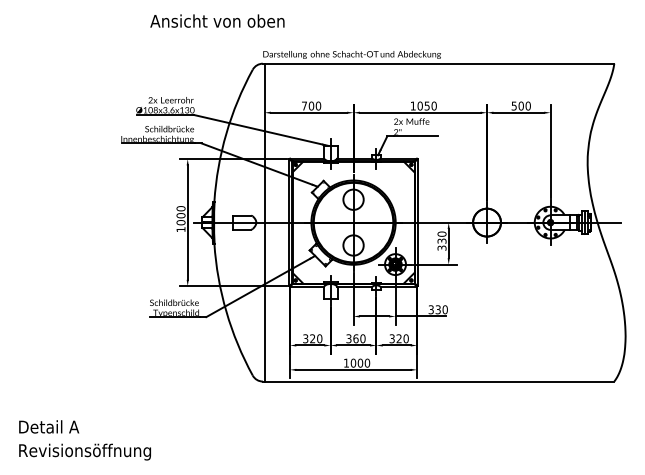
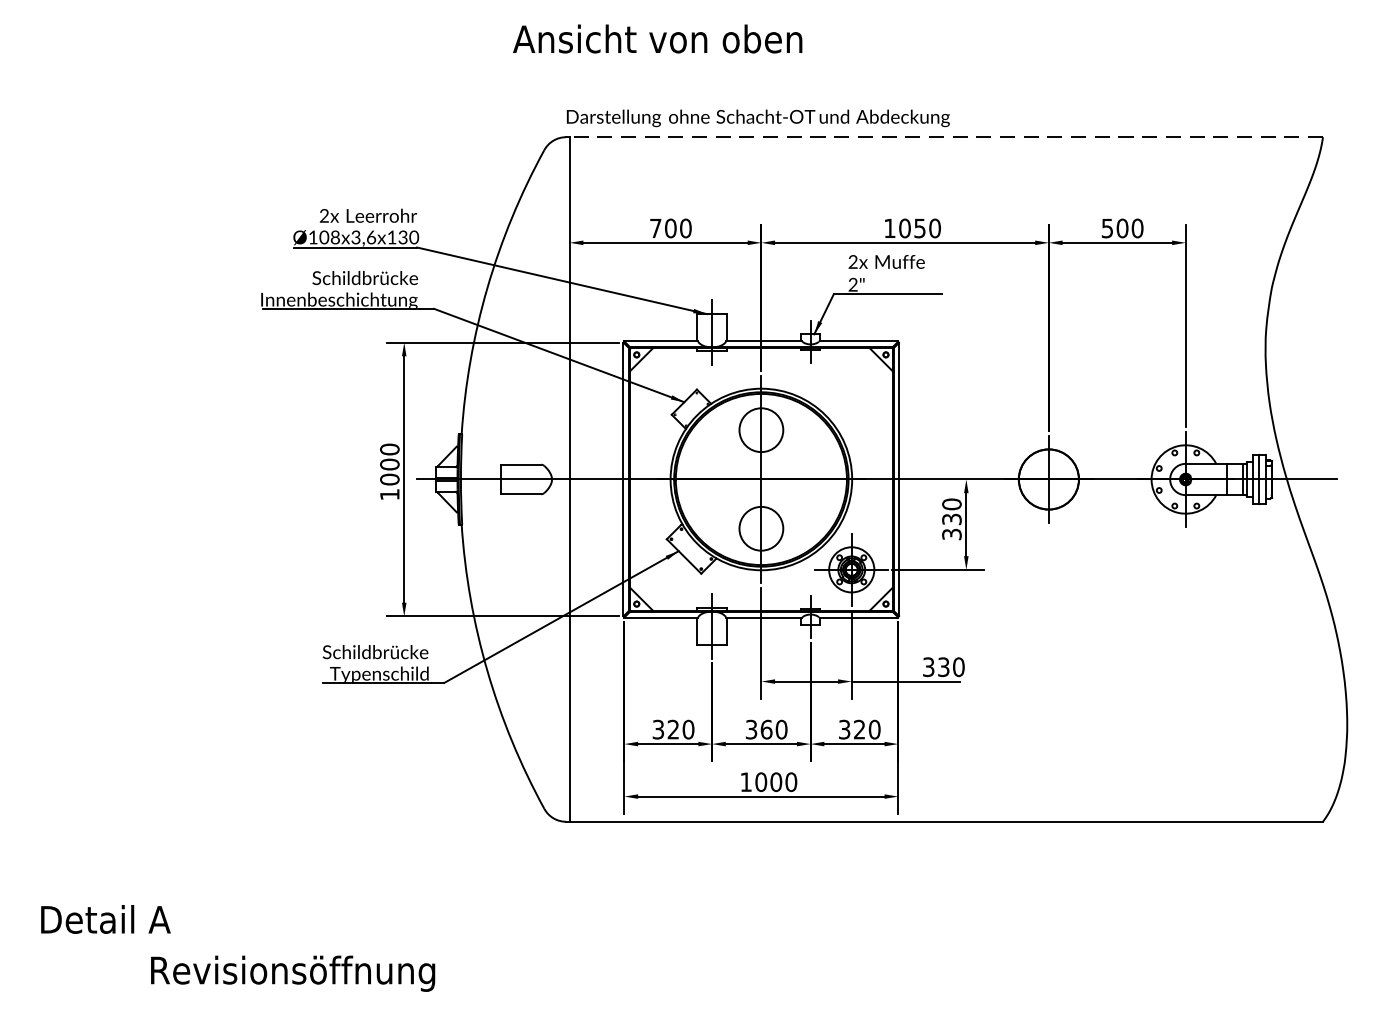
text: (217, 20) -> (657, 37), moved
line: (439, 63) -> (946, 136), solid -> dashed
text: (84, 451) -> (291, 972), moved

